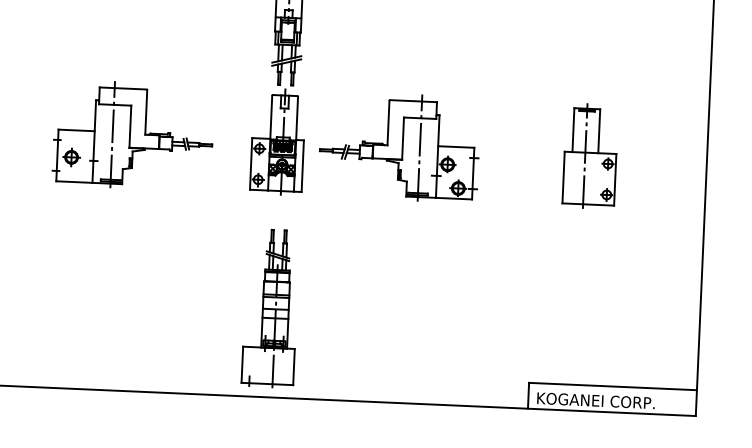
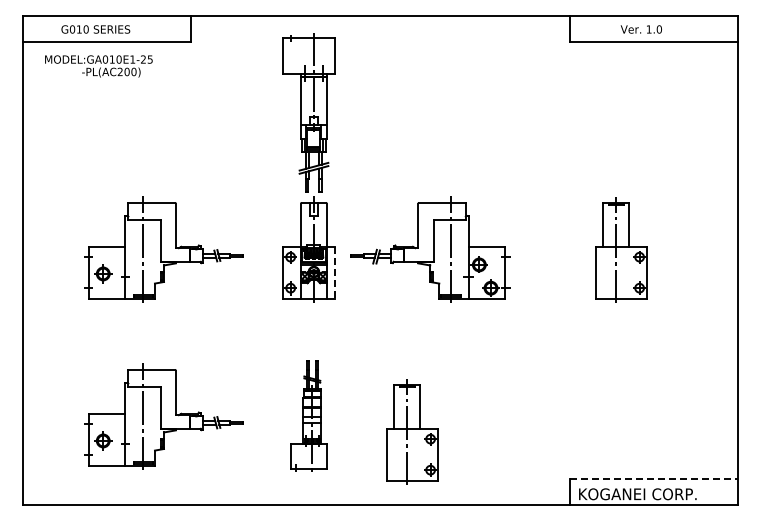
line: (302, 165) -> (334, 272), solid -> dashed
part: (125, 302) -> (163, 416), added
part: (270, 308) -> (308, 416), size x0.7
part: (373, 328) -> (412, 431), added
line: (613, 386) -> (654, 479), solid -> dashed

